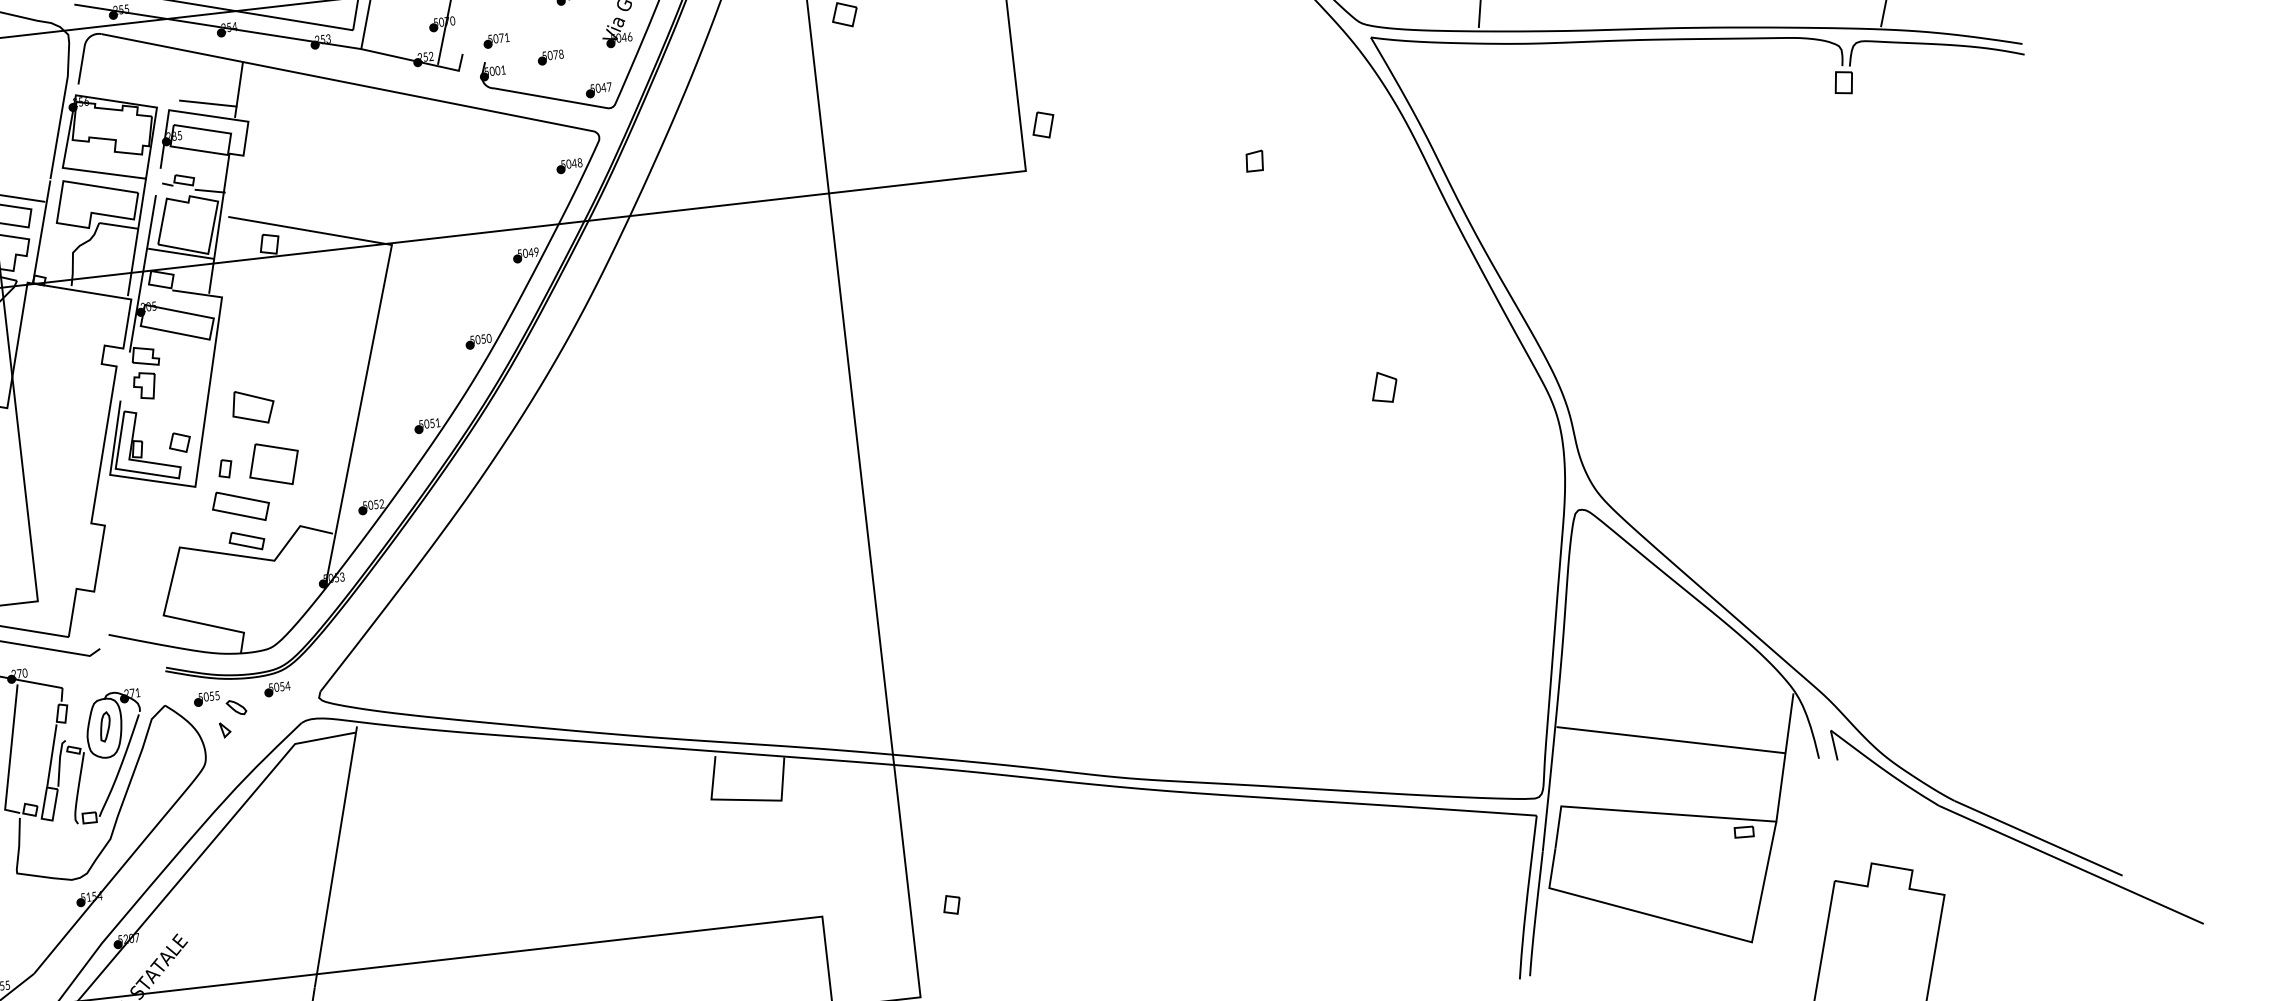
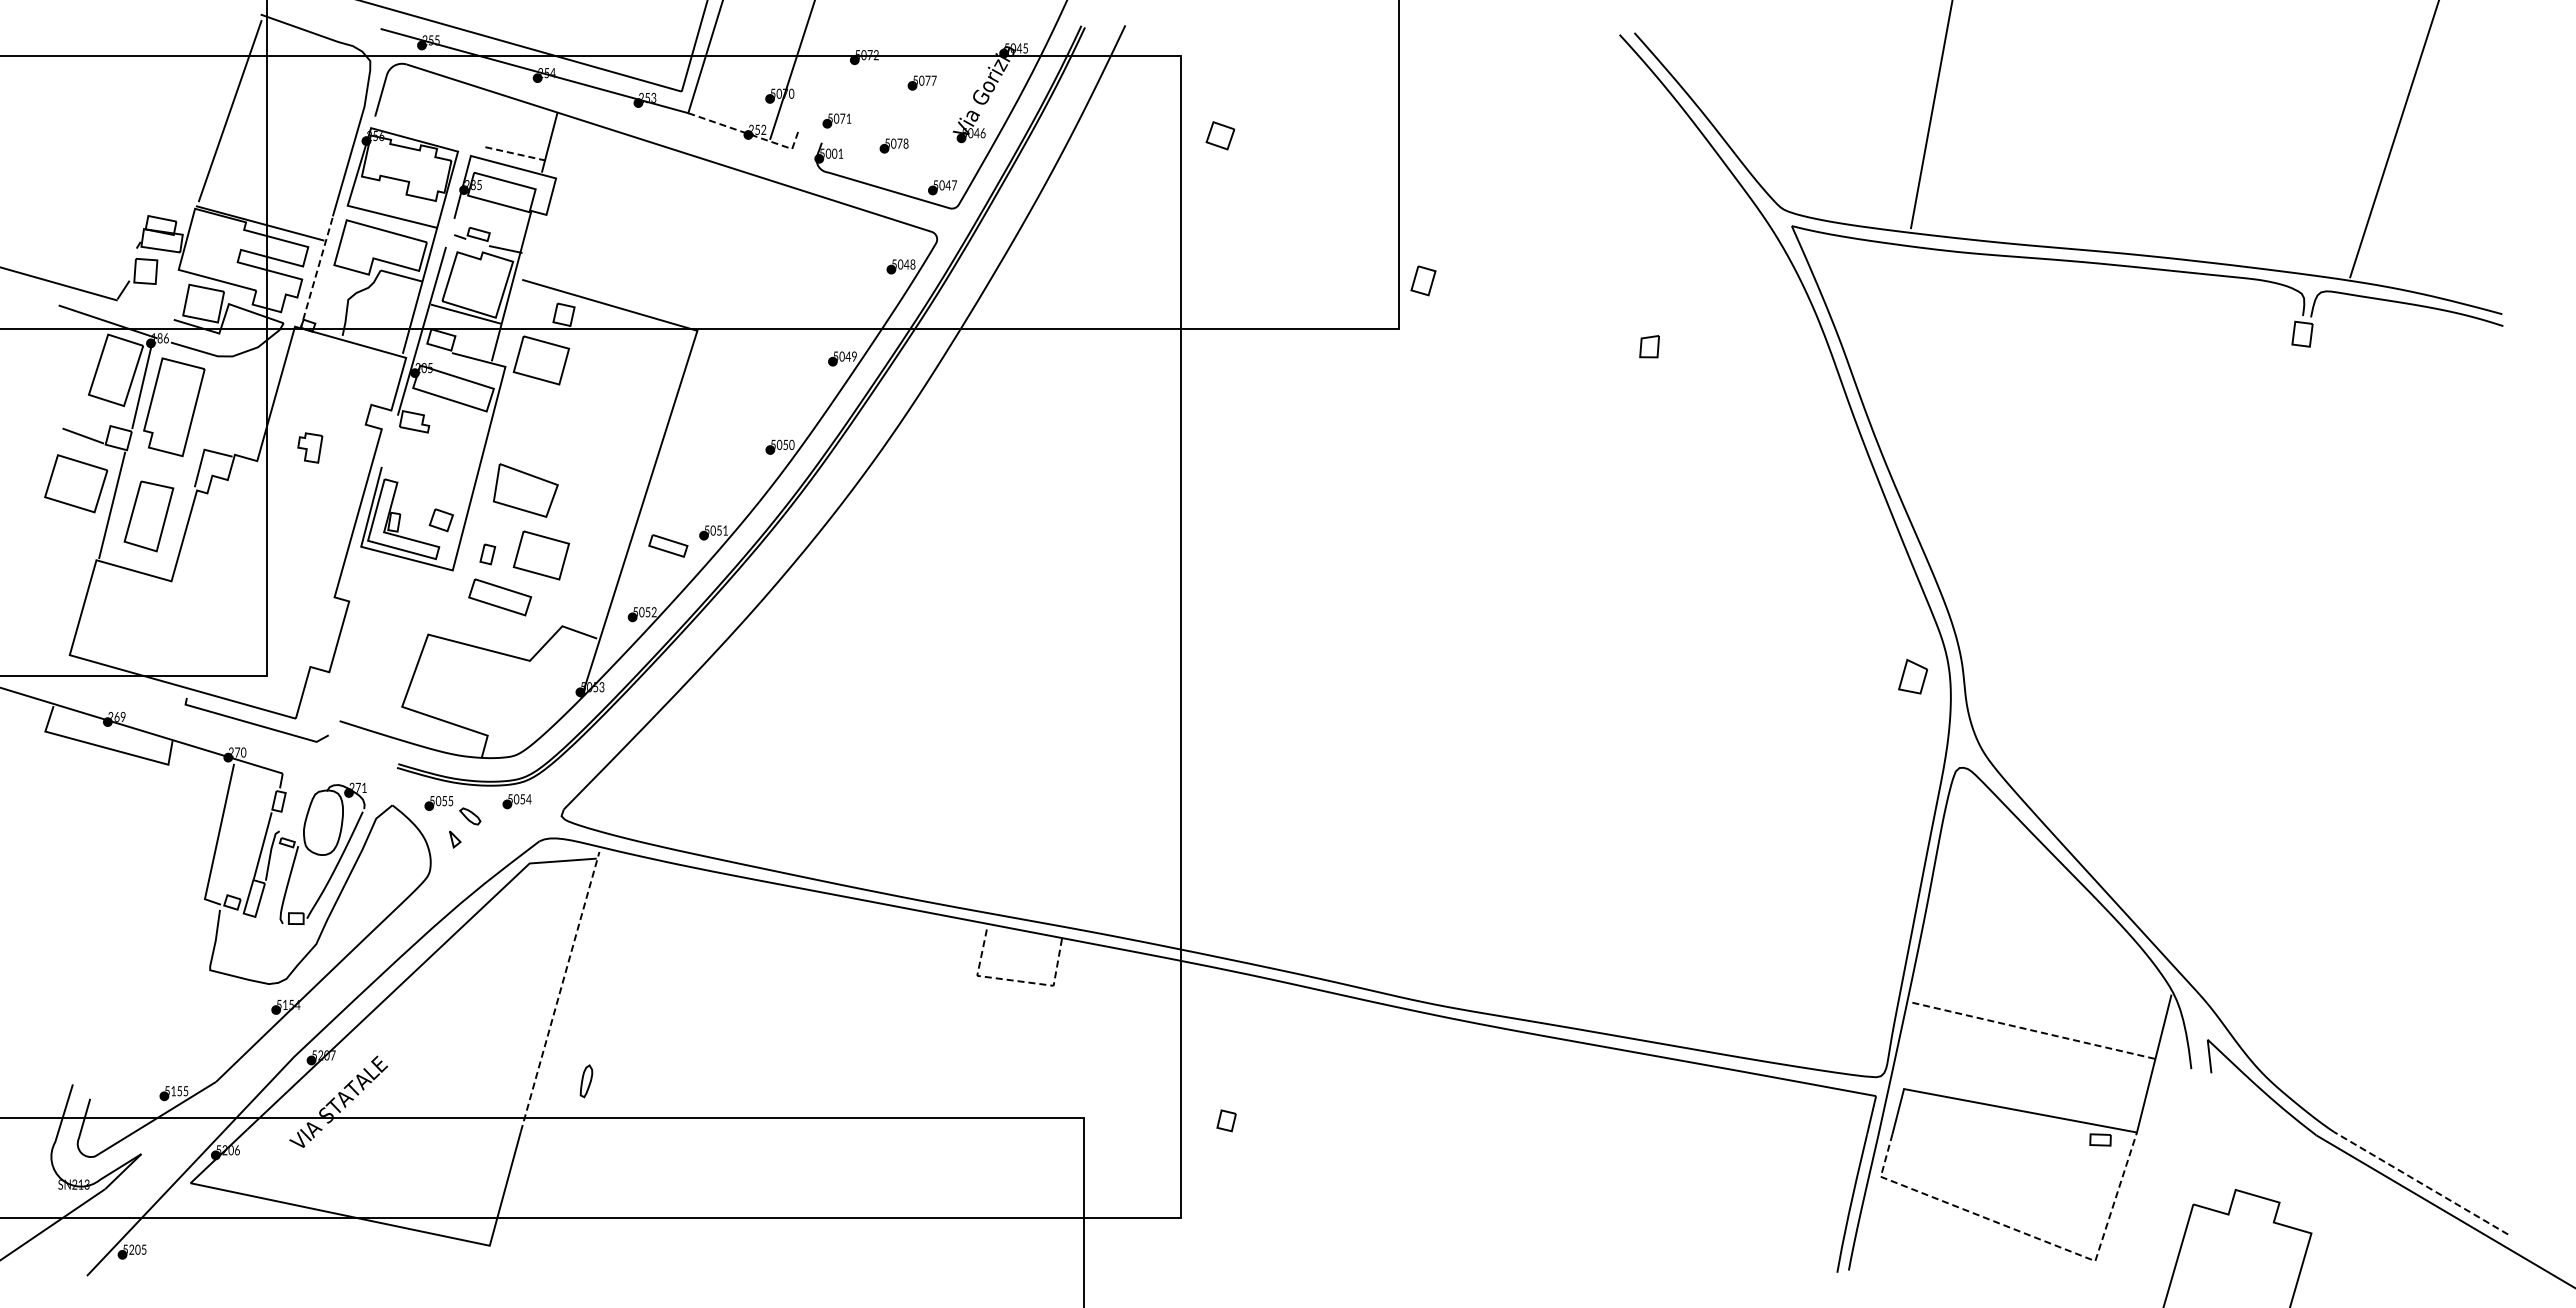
line: (419, 61) -> (750, 134), solid -> dashed
line: (208, 103) -> (514, 153), solid -> dashed
line: (41, 232) -> (316, 273), solid -> dashed
part: (253, 287) -> (541, 360), added
part: (145, 385) -> (310, 447), moved
part: (1383, 387) -> (1912, 676), moved
part: (252, 407) -> (525, 490), size x1.4
part: (247, 540) -> (668, 545), moved
part: (105, 727) -> (586, 1081), moved
line: (1670, 740) -> (2031, 1030), solid -> dashed
line: (746, 799) -> (1015, 980), solid -> dashed
line: (2037, 837) -> (2420, 1182), solid -> dashed
line: (336, 856) -> (560, 991), solid -> dashed
line: (1690, 925) -> (2030, 1235), solid -> dashed

